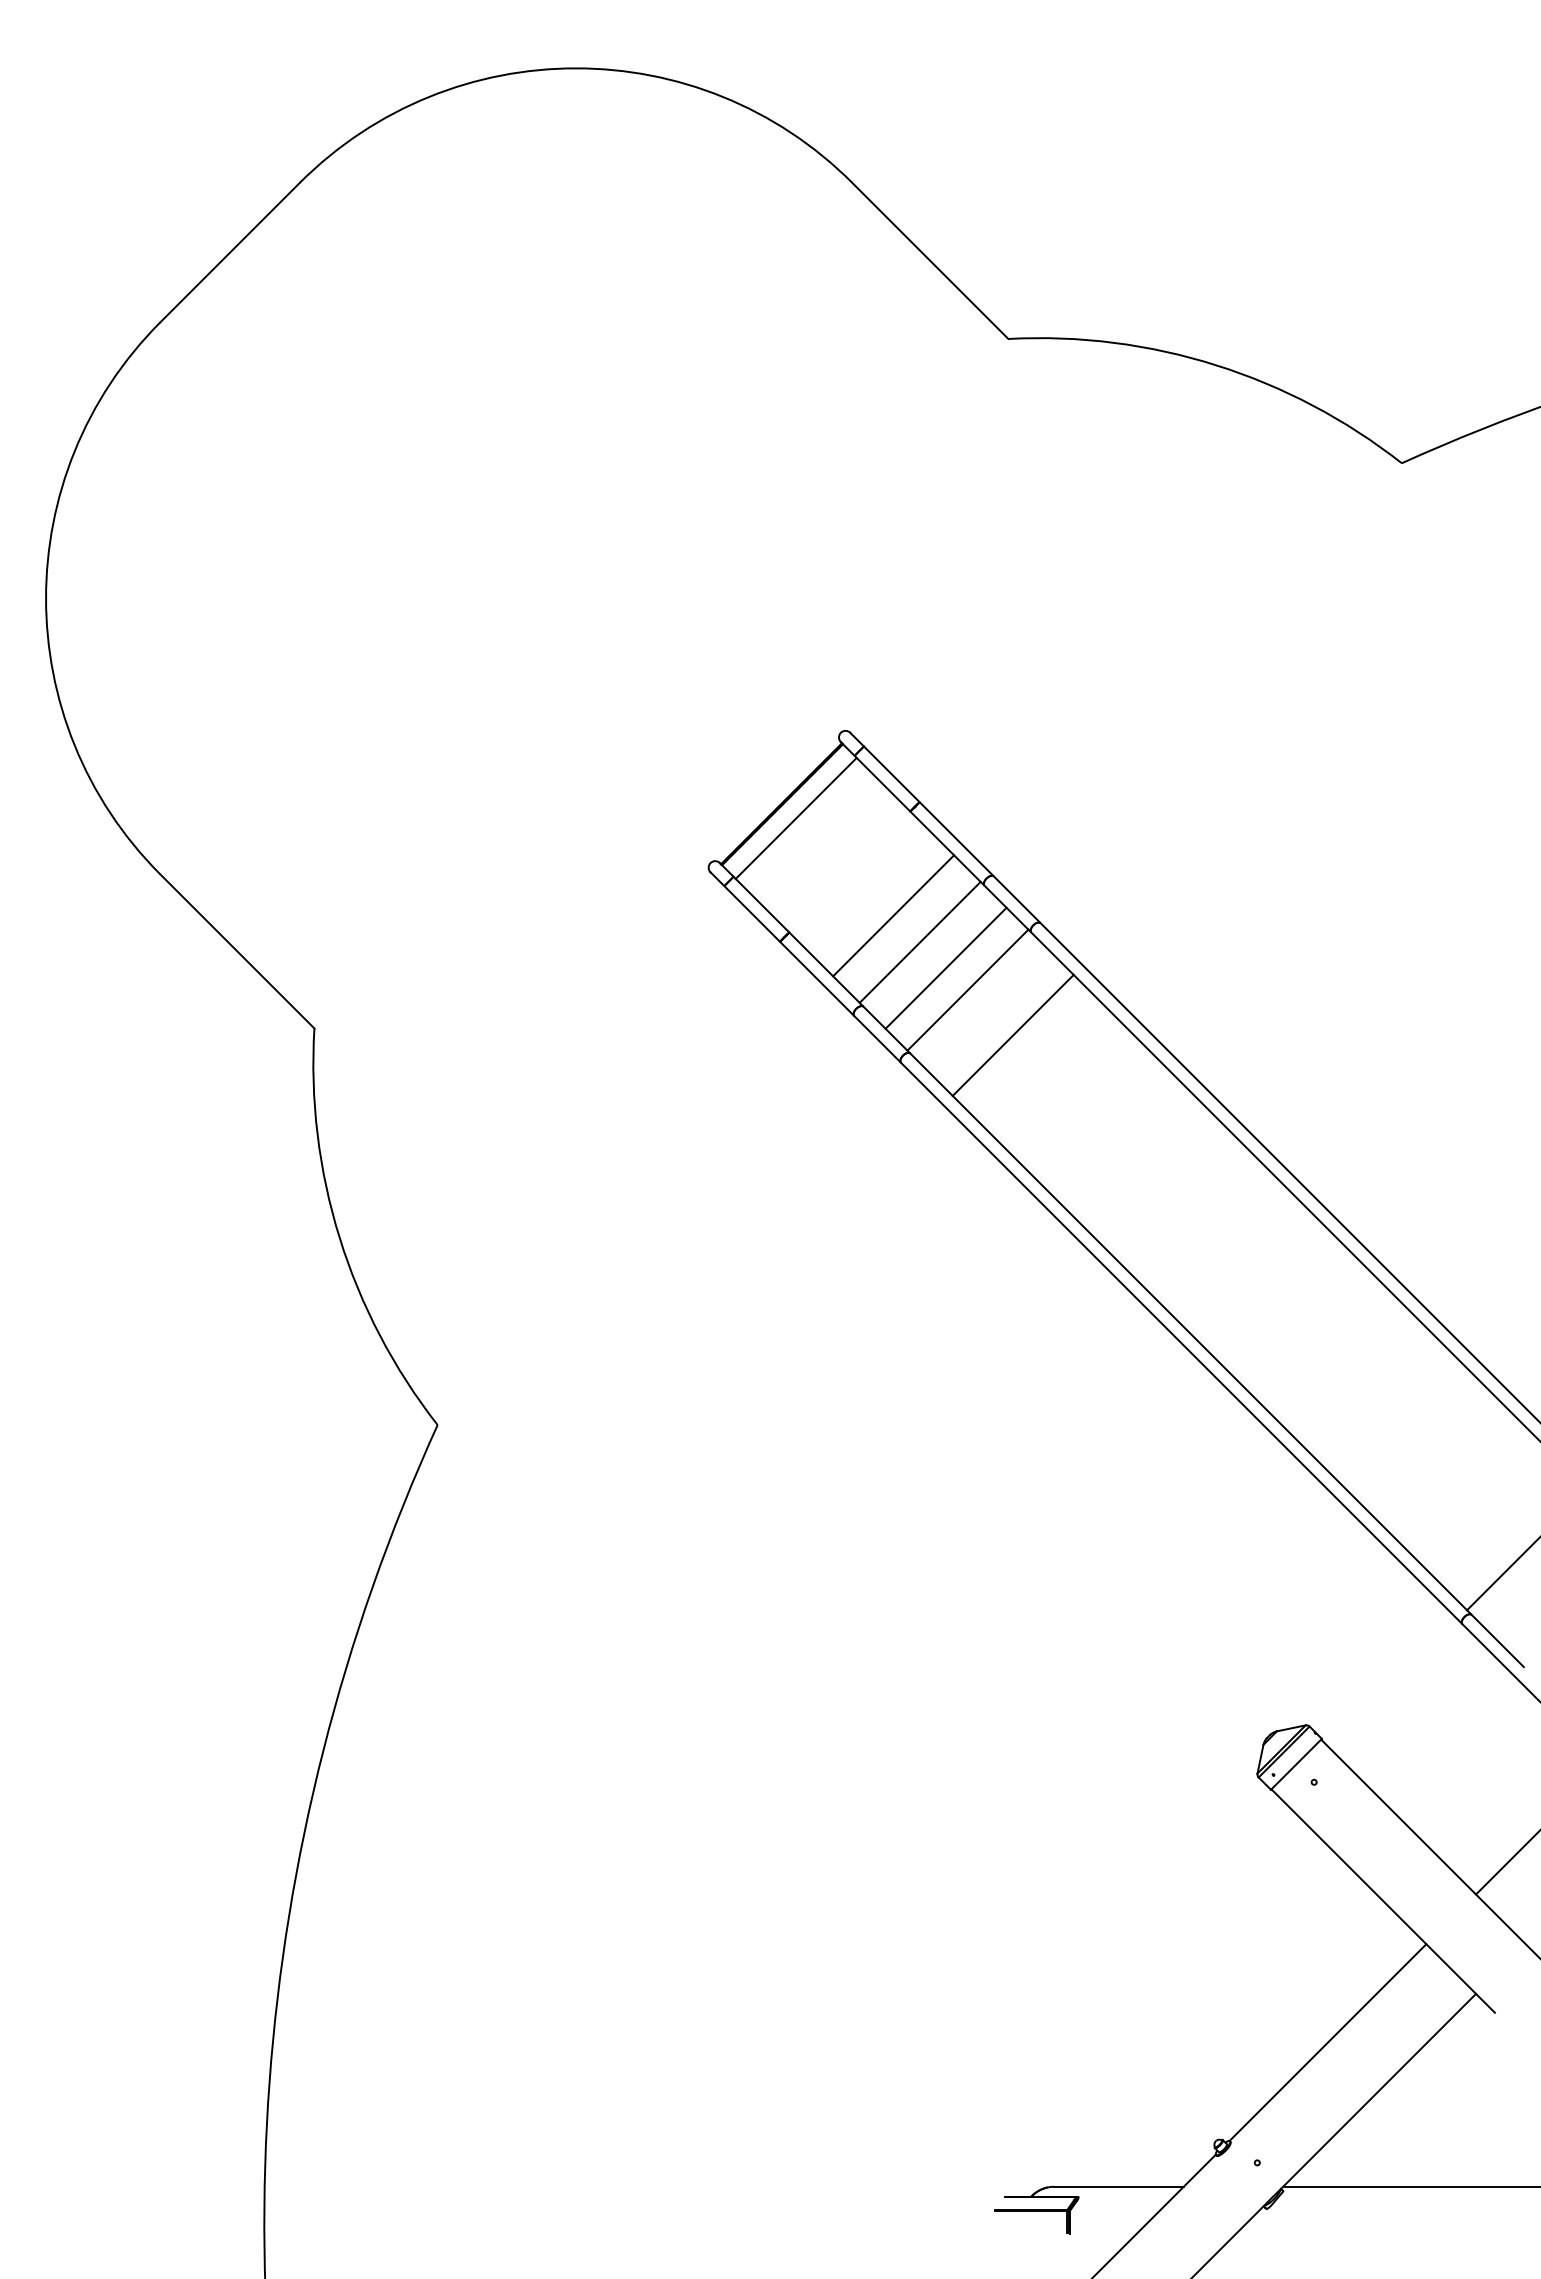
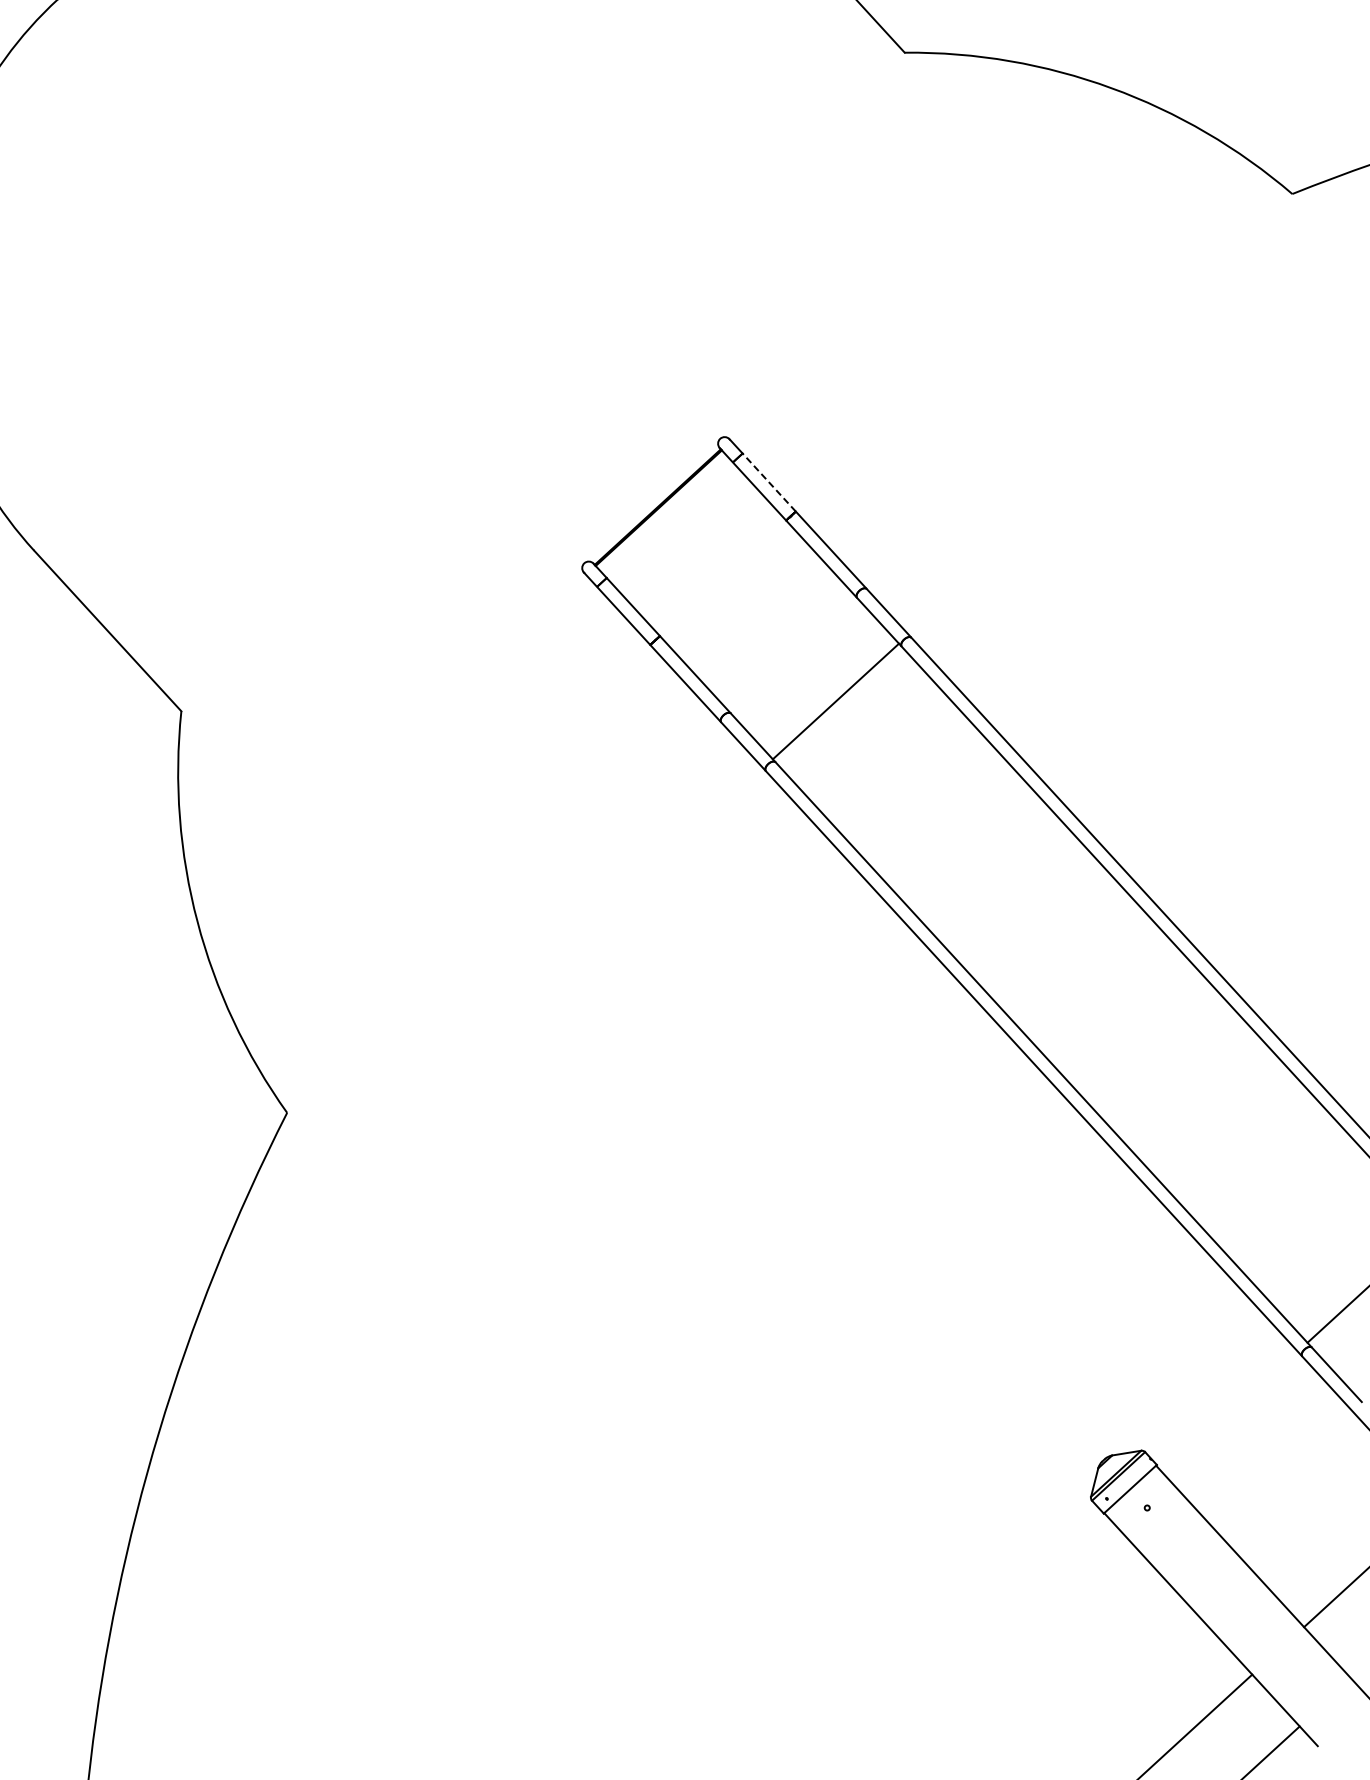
line: (891, 773) -> (769, 481), solid -> dashed
line: (795, 817) -> (671, 521), removed
line: (893, 915) -> (764, 623), removed
line: (919, 941) -> (789, 650), removed
line: (945, 967) -> (814, 677), removed
line: (1012, 1034) -> (878, 747), removed

